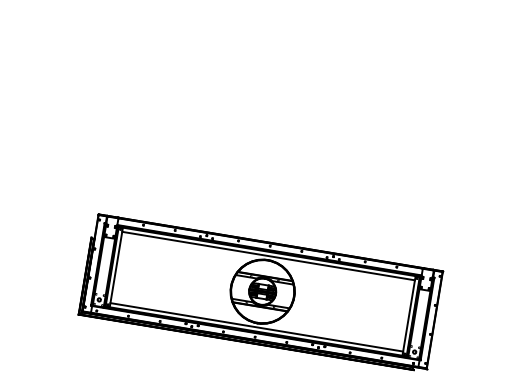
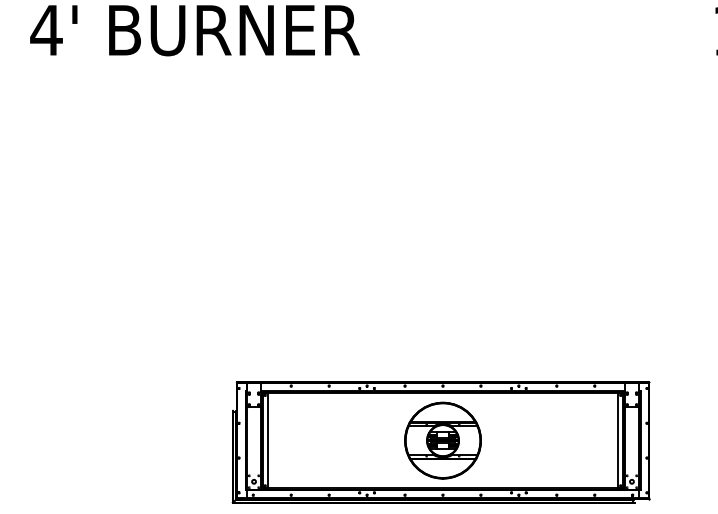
line: (268, 255) -> (442, 397), removed
line: (256, 327) -> (442, 483), removed

